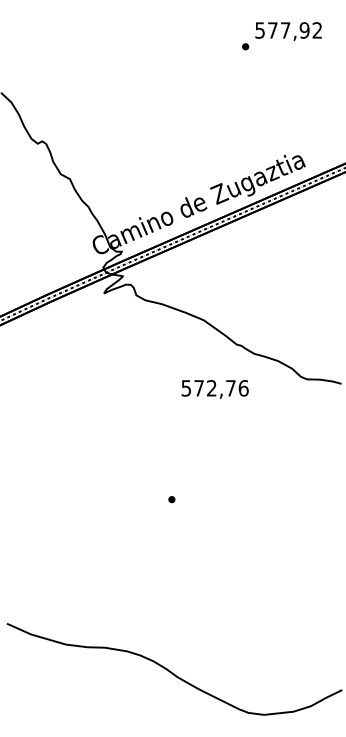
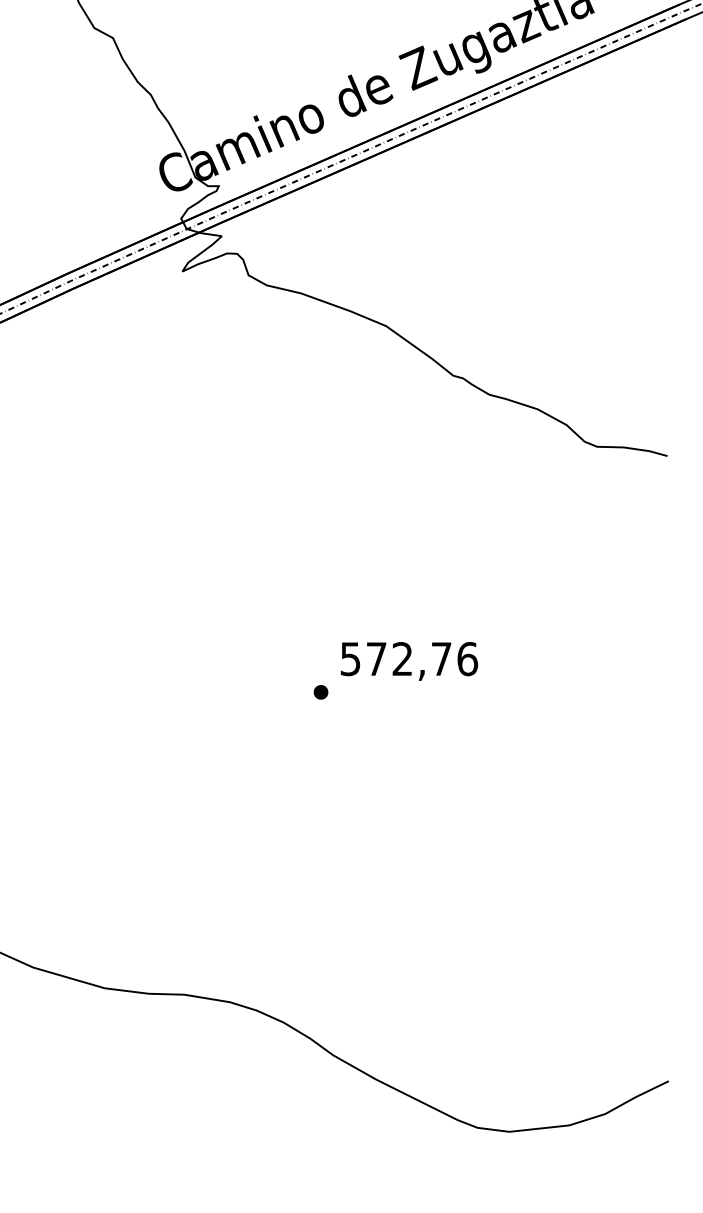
text: (214, 389) -> (408, 661), moved

